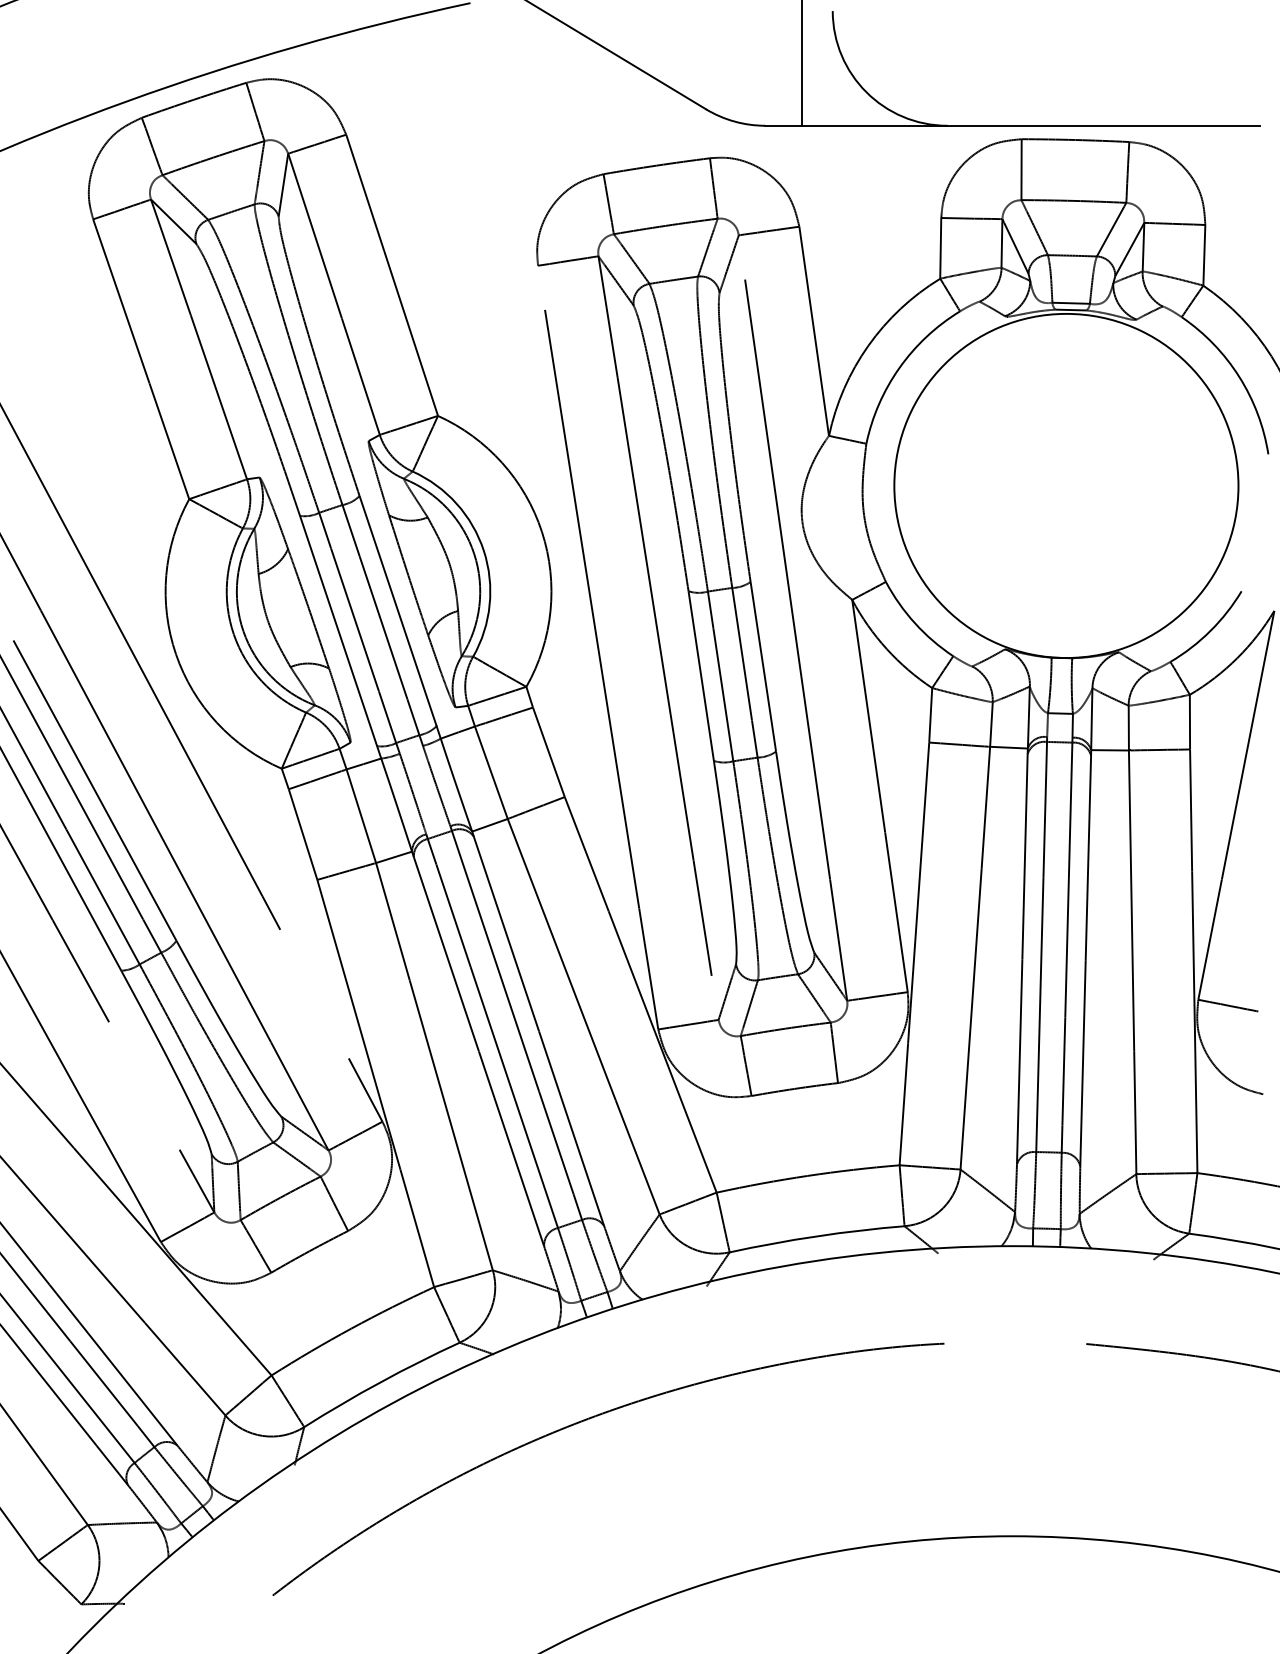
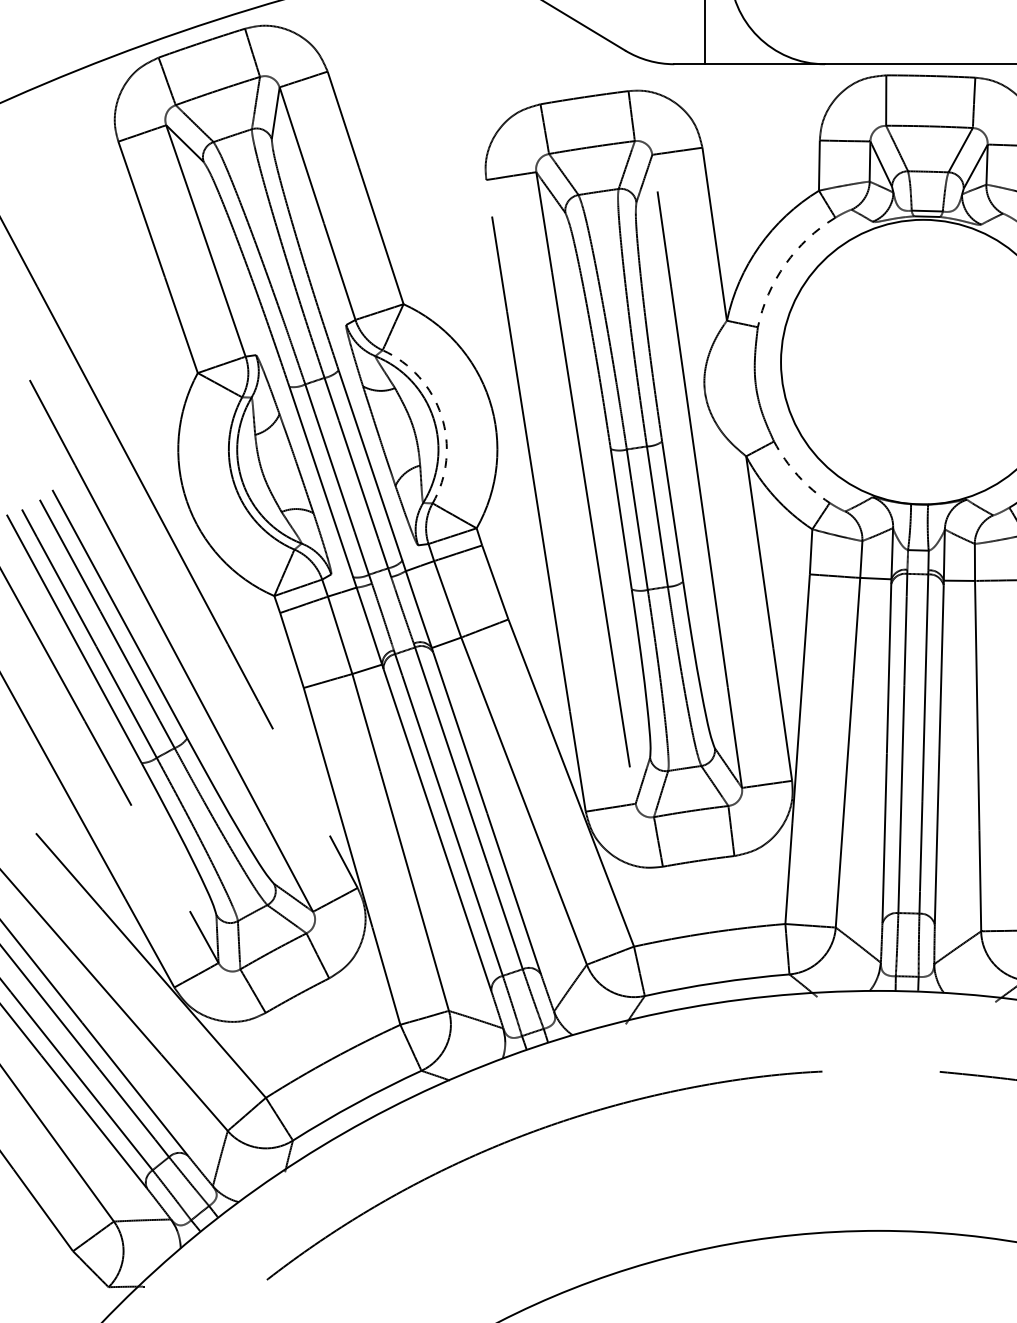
arc: (899, 367) -> (785, 264), solid -> dashed
arc: (483, 550) -> (441, 415), solid -> dashed
arc: (915, 623) -> (798, 475), solid -> dashed

